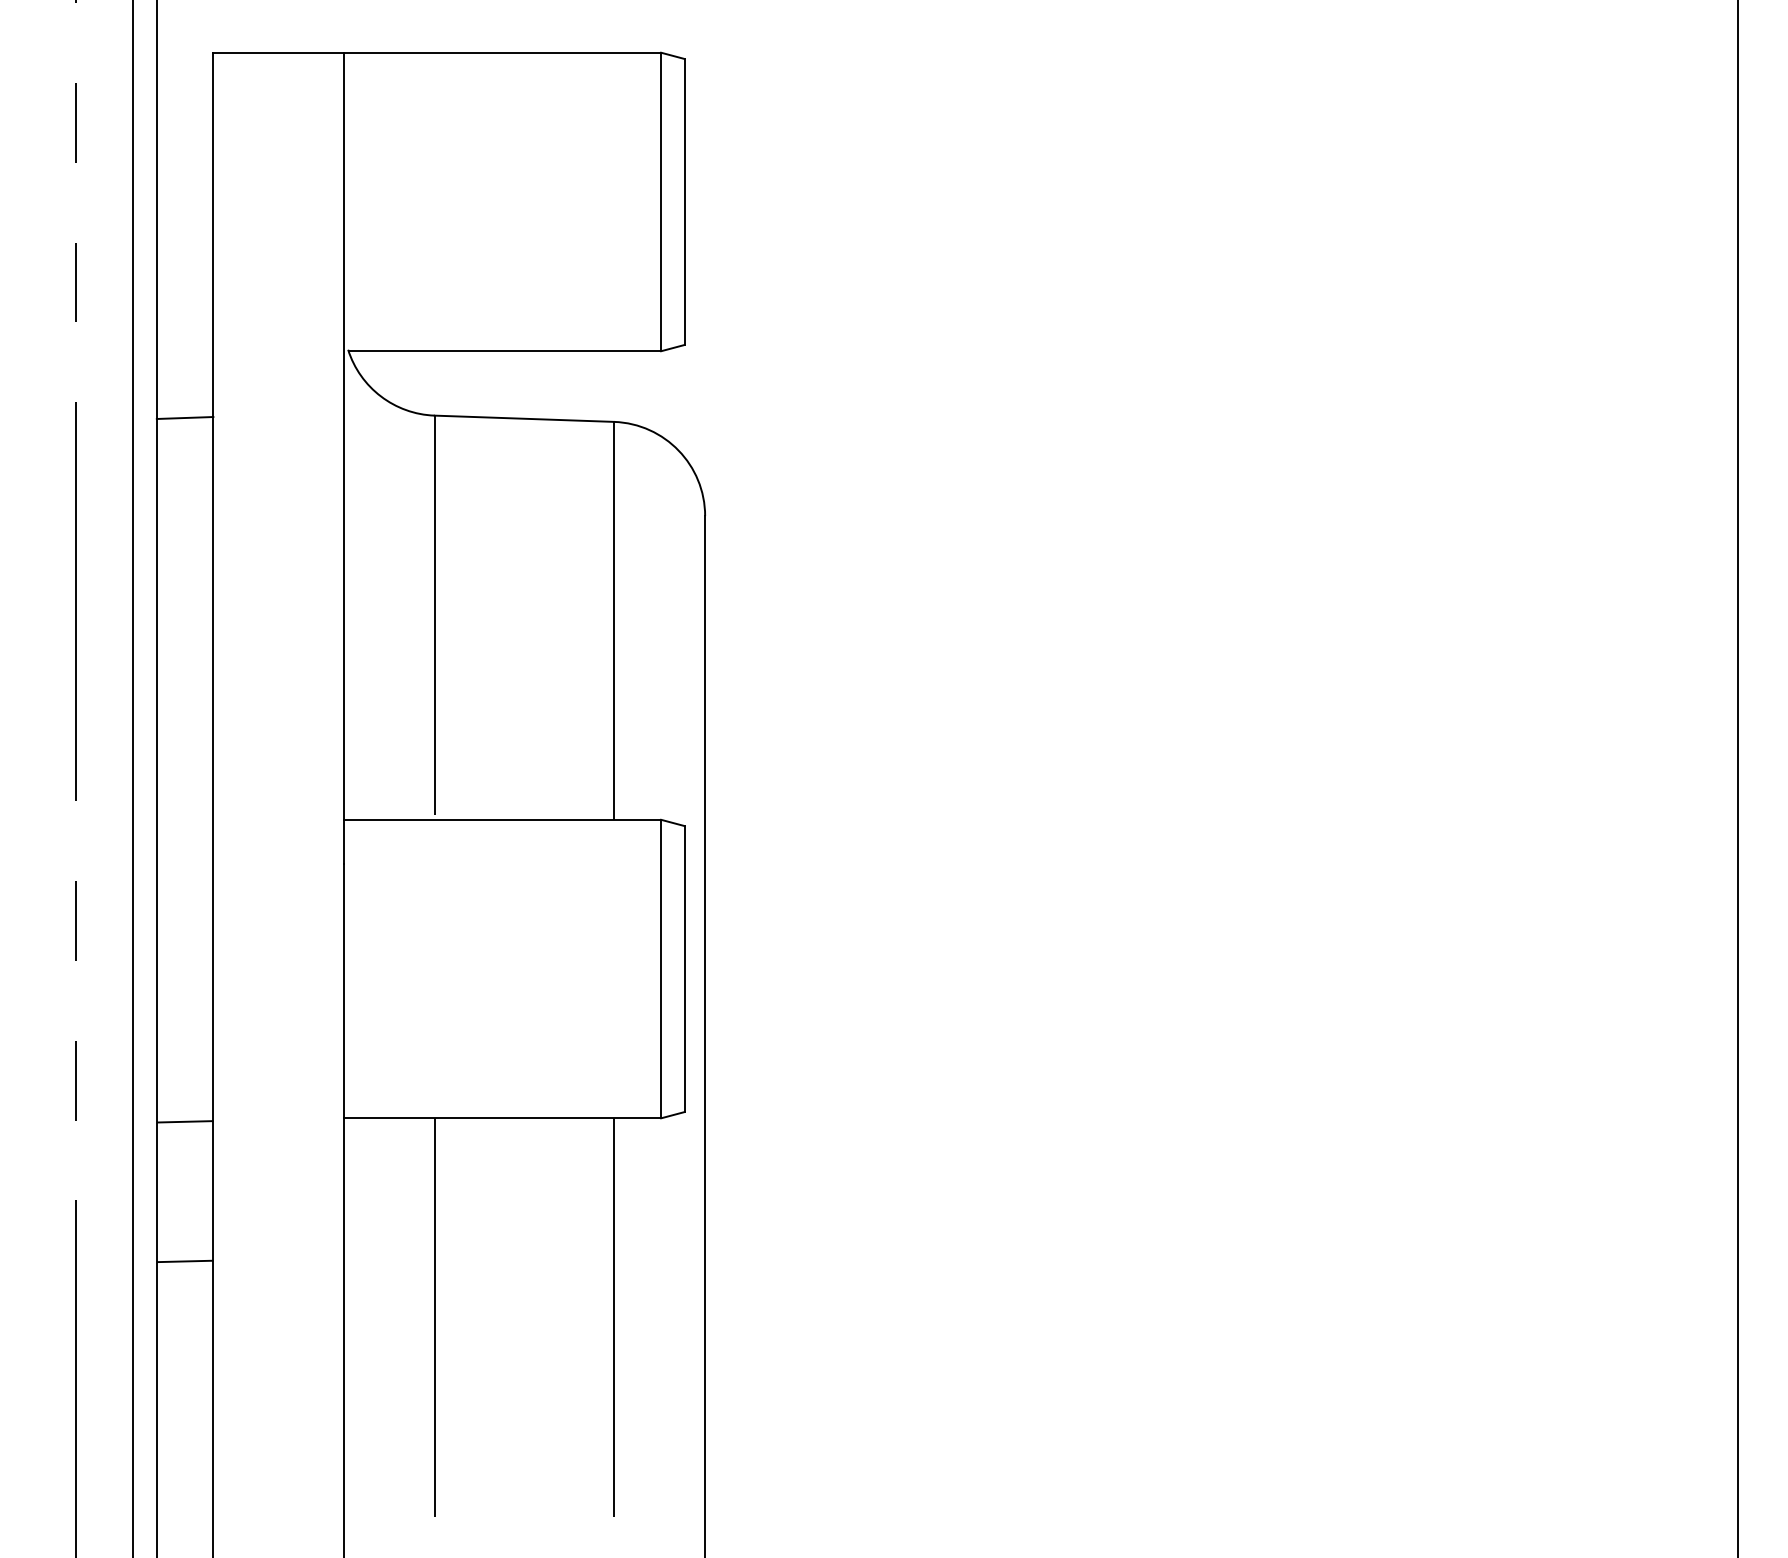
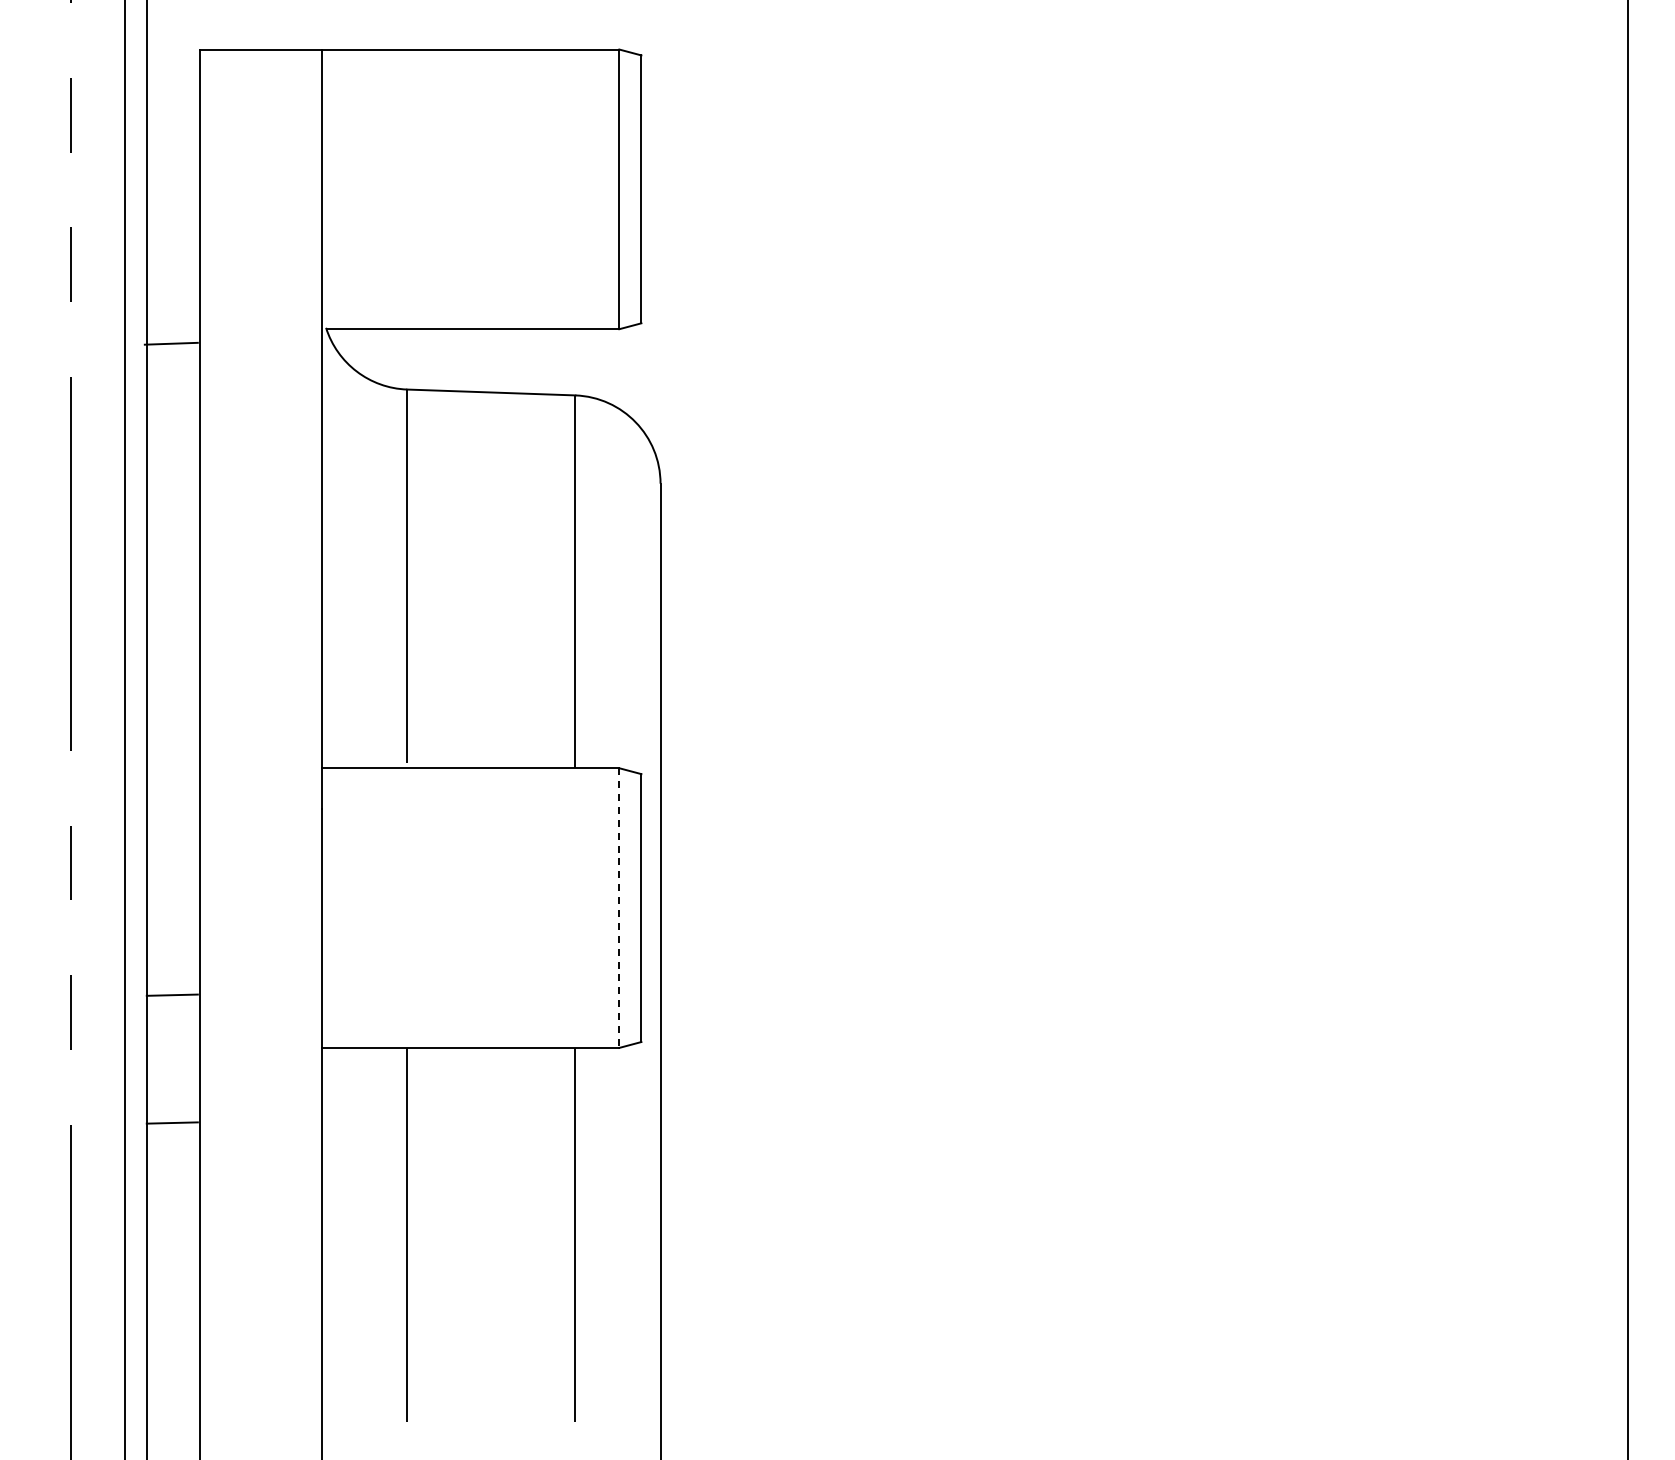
line: (184, 417) -> (170, 343), moved
line: (661, 969) -> (619, 908), solid -> dashed
line: (184, 1121) -> (171, 994), moved
line: (184, 1260) -> (171, 1122), moved

